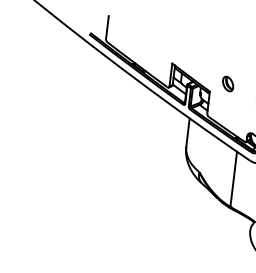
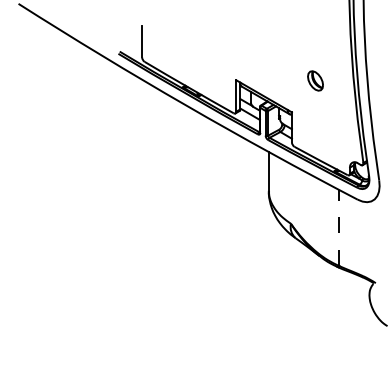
part: (228, 83) -> (315, 80), moved
line: (233, 179) -> (338, 227), solid -> dashed

